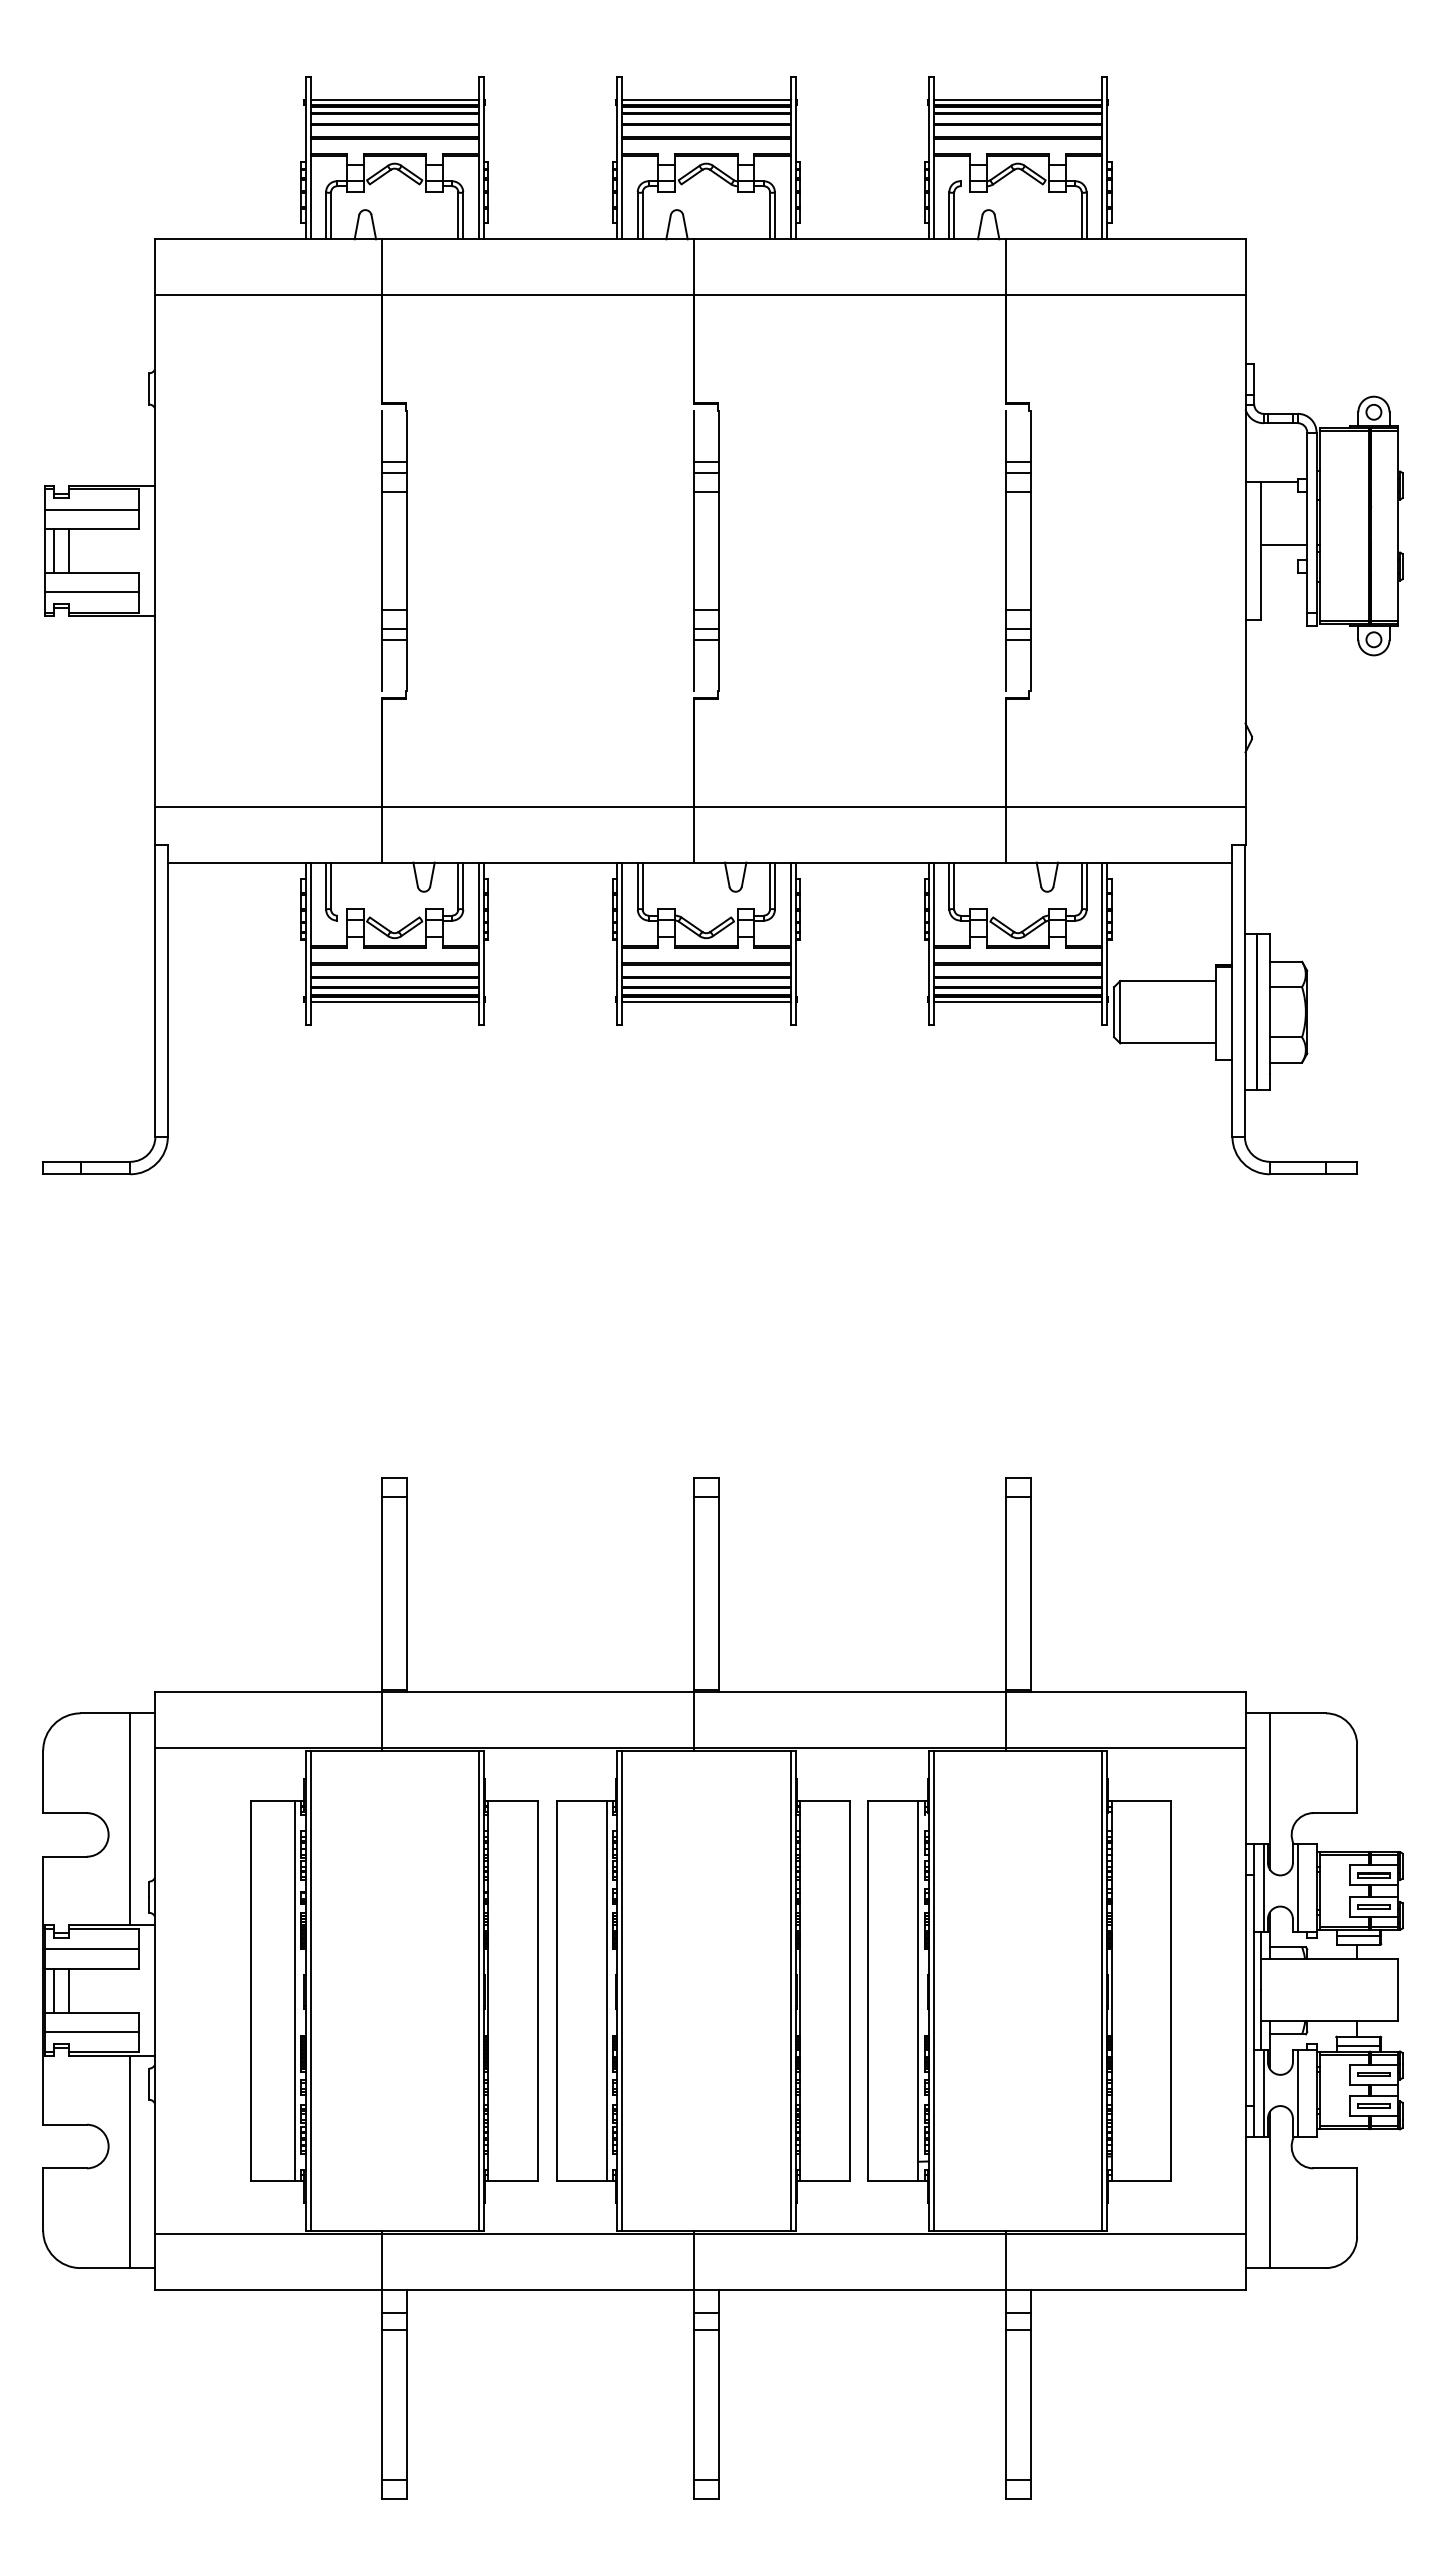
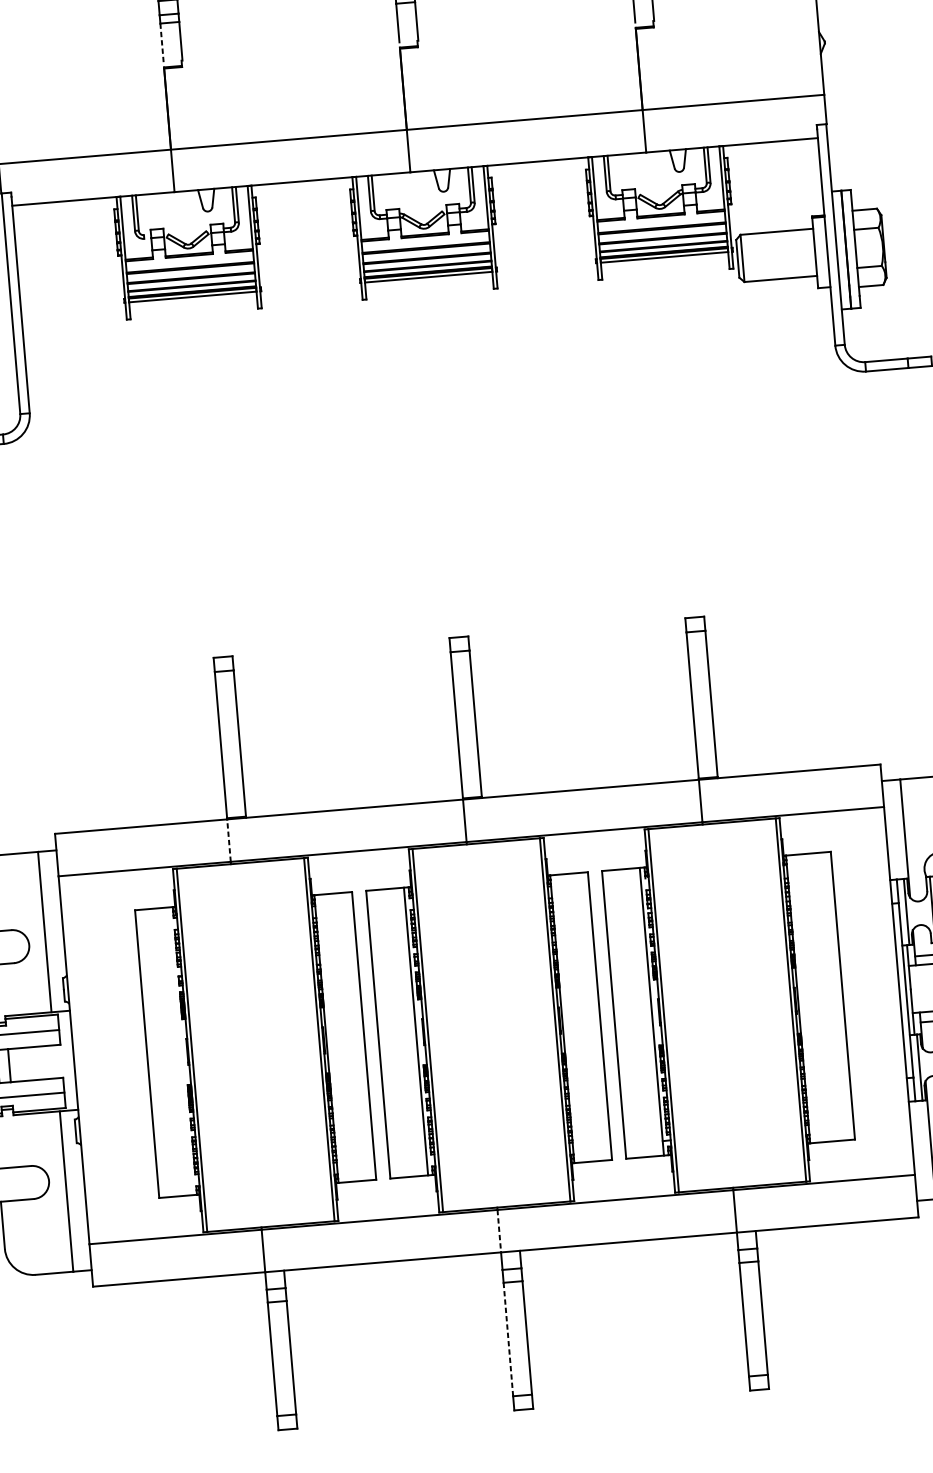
line: (382, 665) -> (162, 42), solid -> dashed
line: (382, 1719) -> (229, 840), solid -> dashed
line: (295, 1990) -> (180, 1051), removed
line: (693, 2262) -> (499, 1231), solid -> dashed
line: (693, 2405) -> (508, 1339), solid -> dashed

